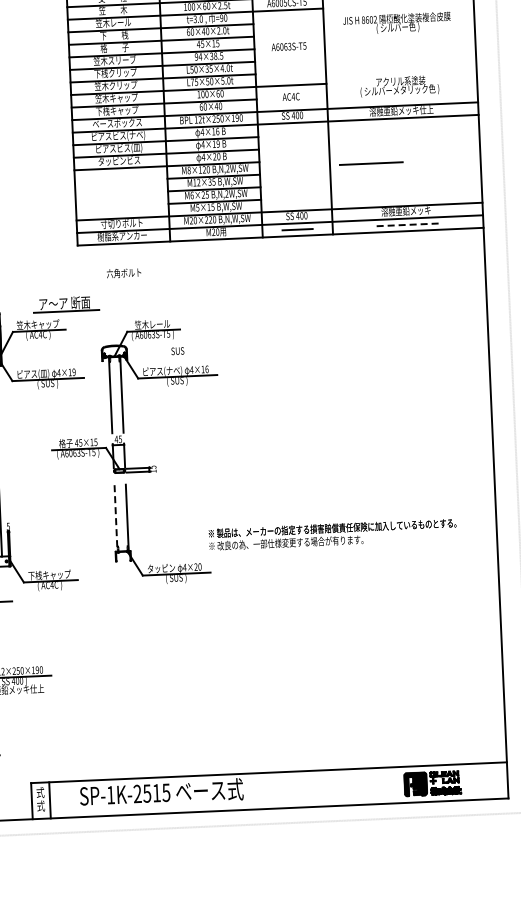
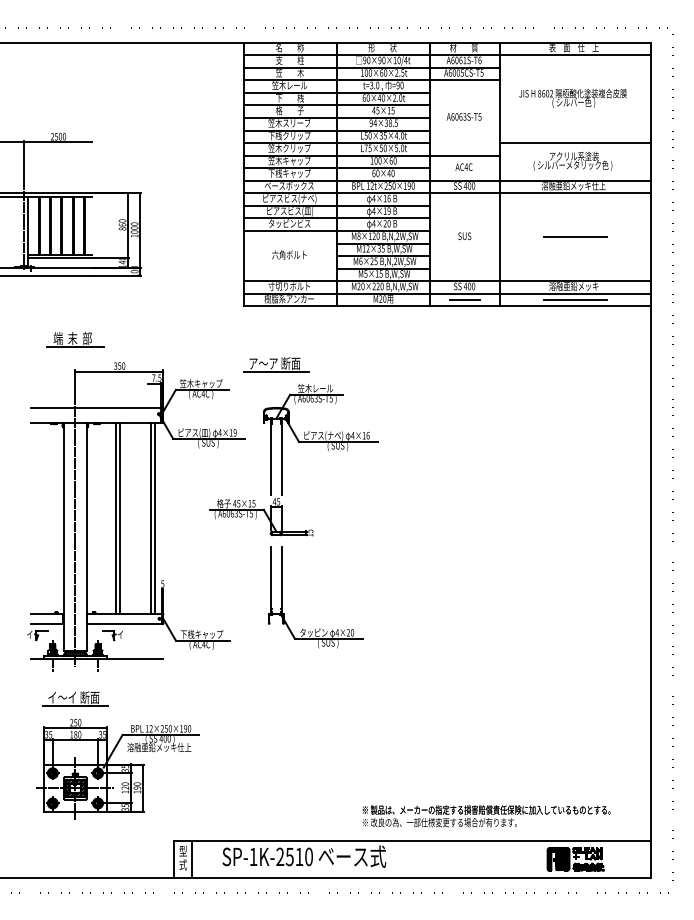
line: (400, 68) -> (574, 143), added
line: (371, 162) -> (575, 236), moved
line: (408, 225) -> (575, 300), dashed -> solid
text: (124, 272) -> (289, 254), moved
part: (66, 304) -> (276, 364), moved
text: (177, 351) -> (464, 236), moved
line: (115, 519) -> (270, 581), dashed -> solid
text: (332, 534) -> (486, 816), moved
text: (40, 791) -> (183, 850), 式 -> 型
text: (165, 792) -> (308, 856), SP-1K-2515 -> SP-1K-2510

